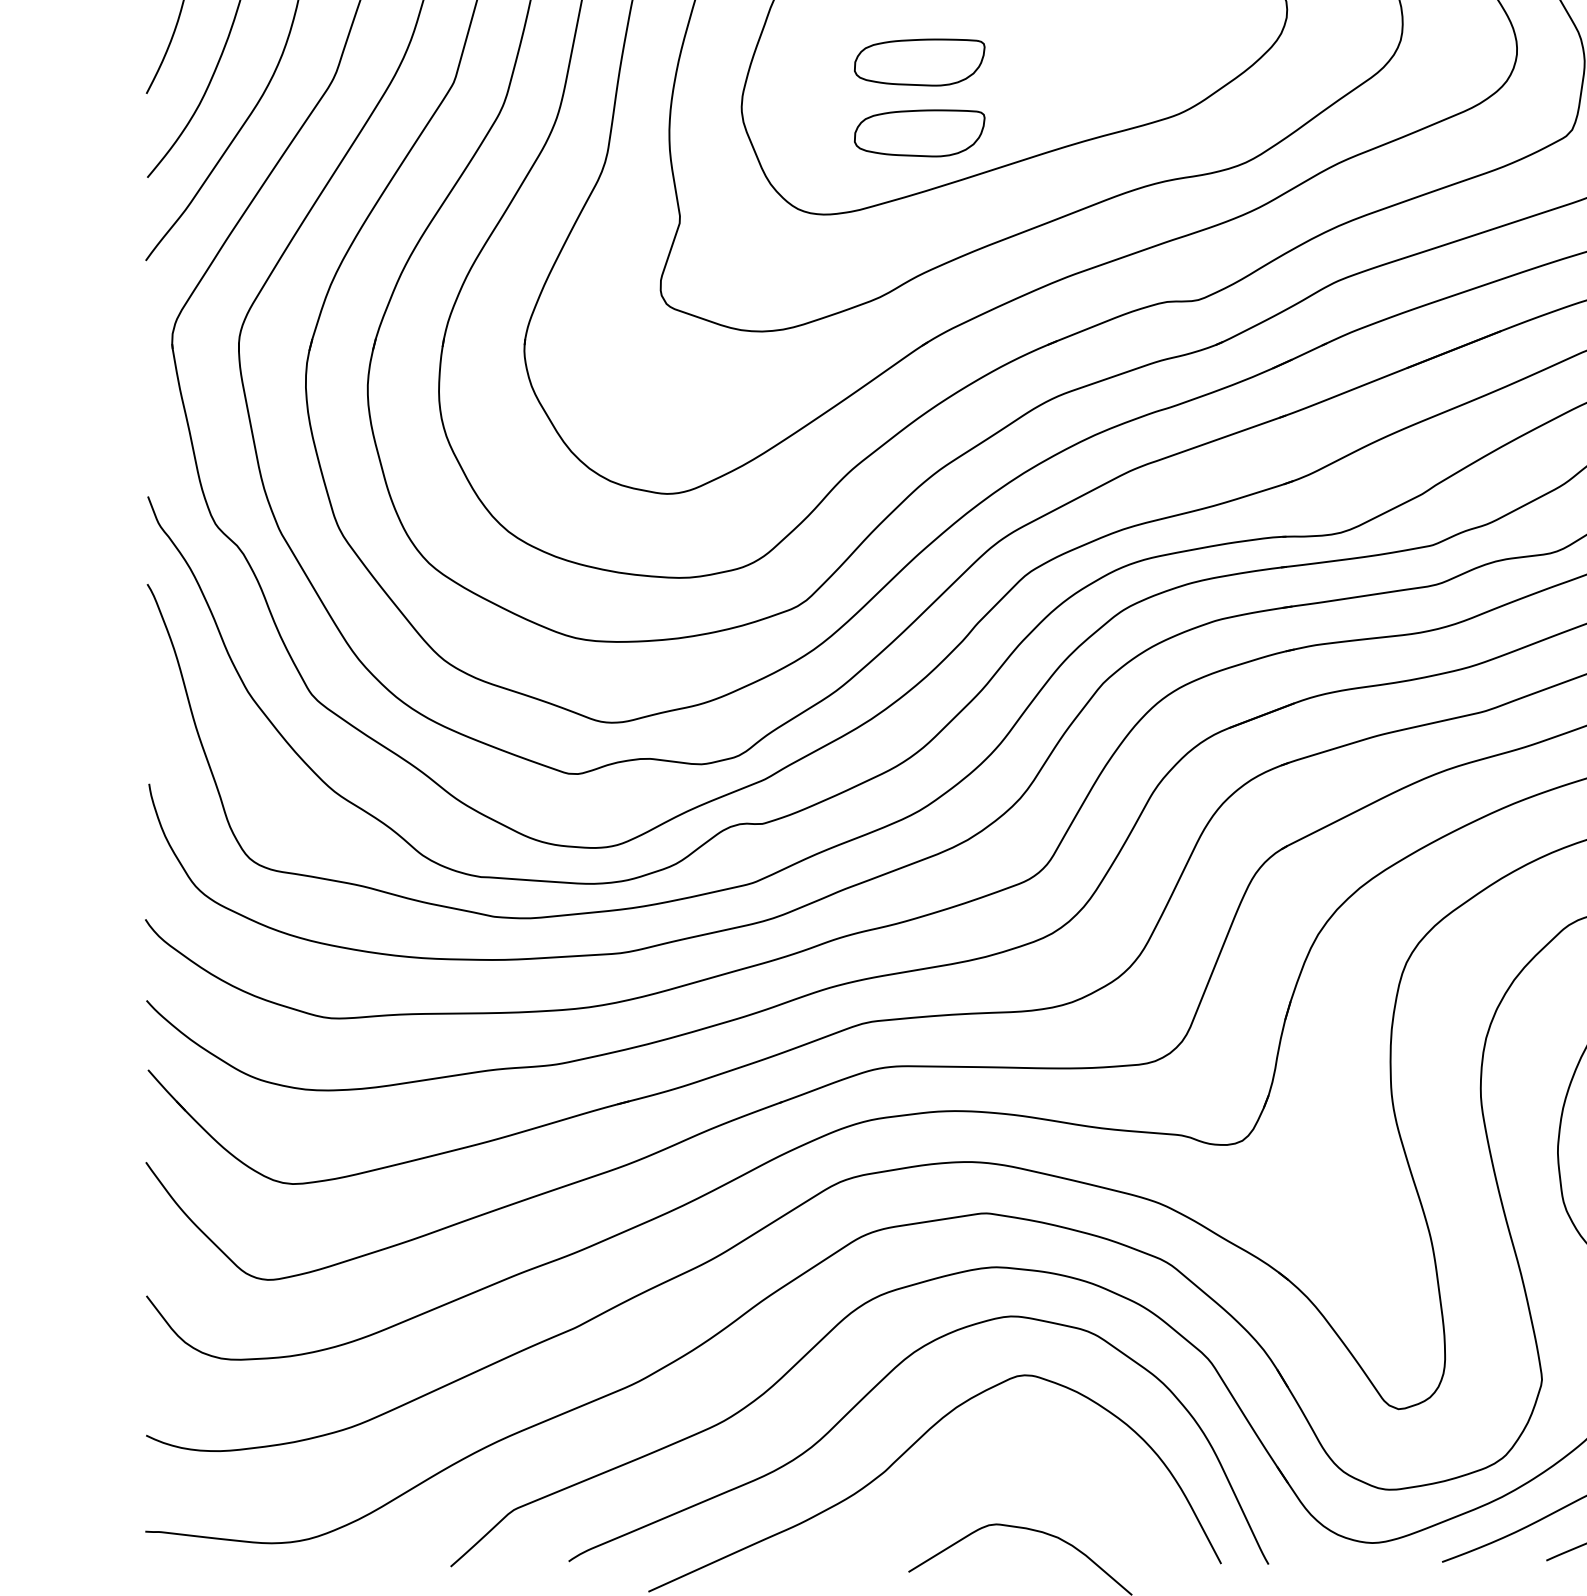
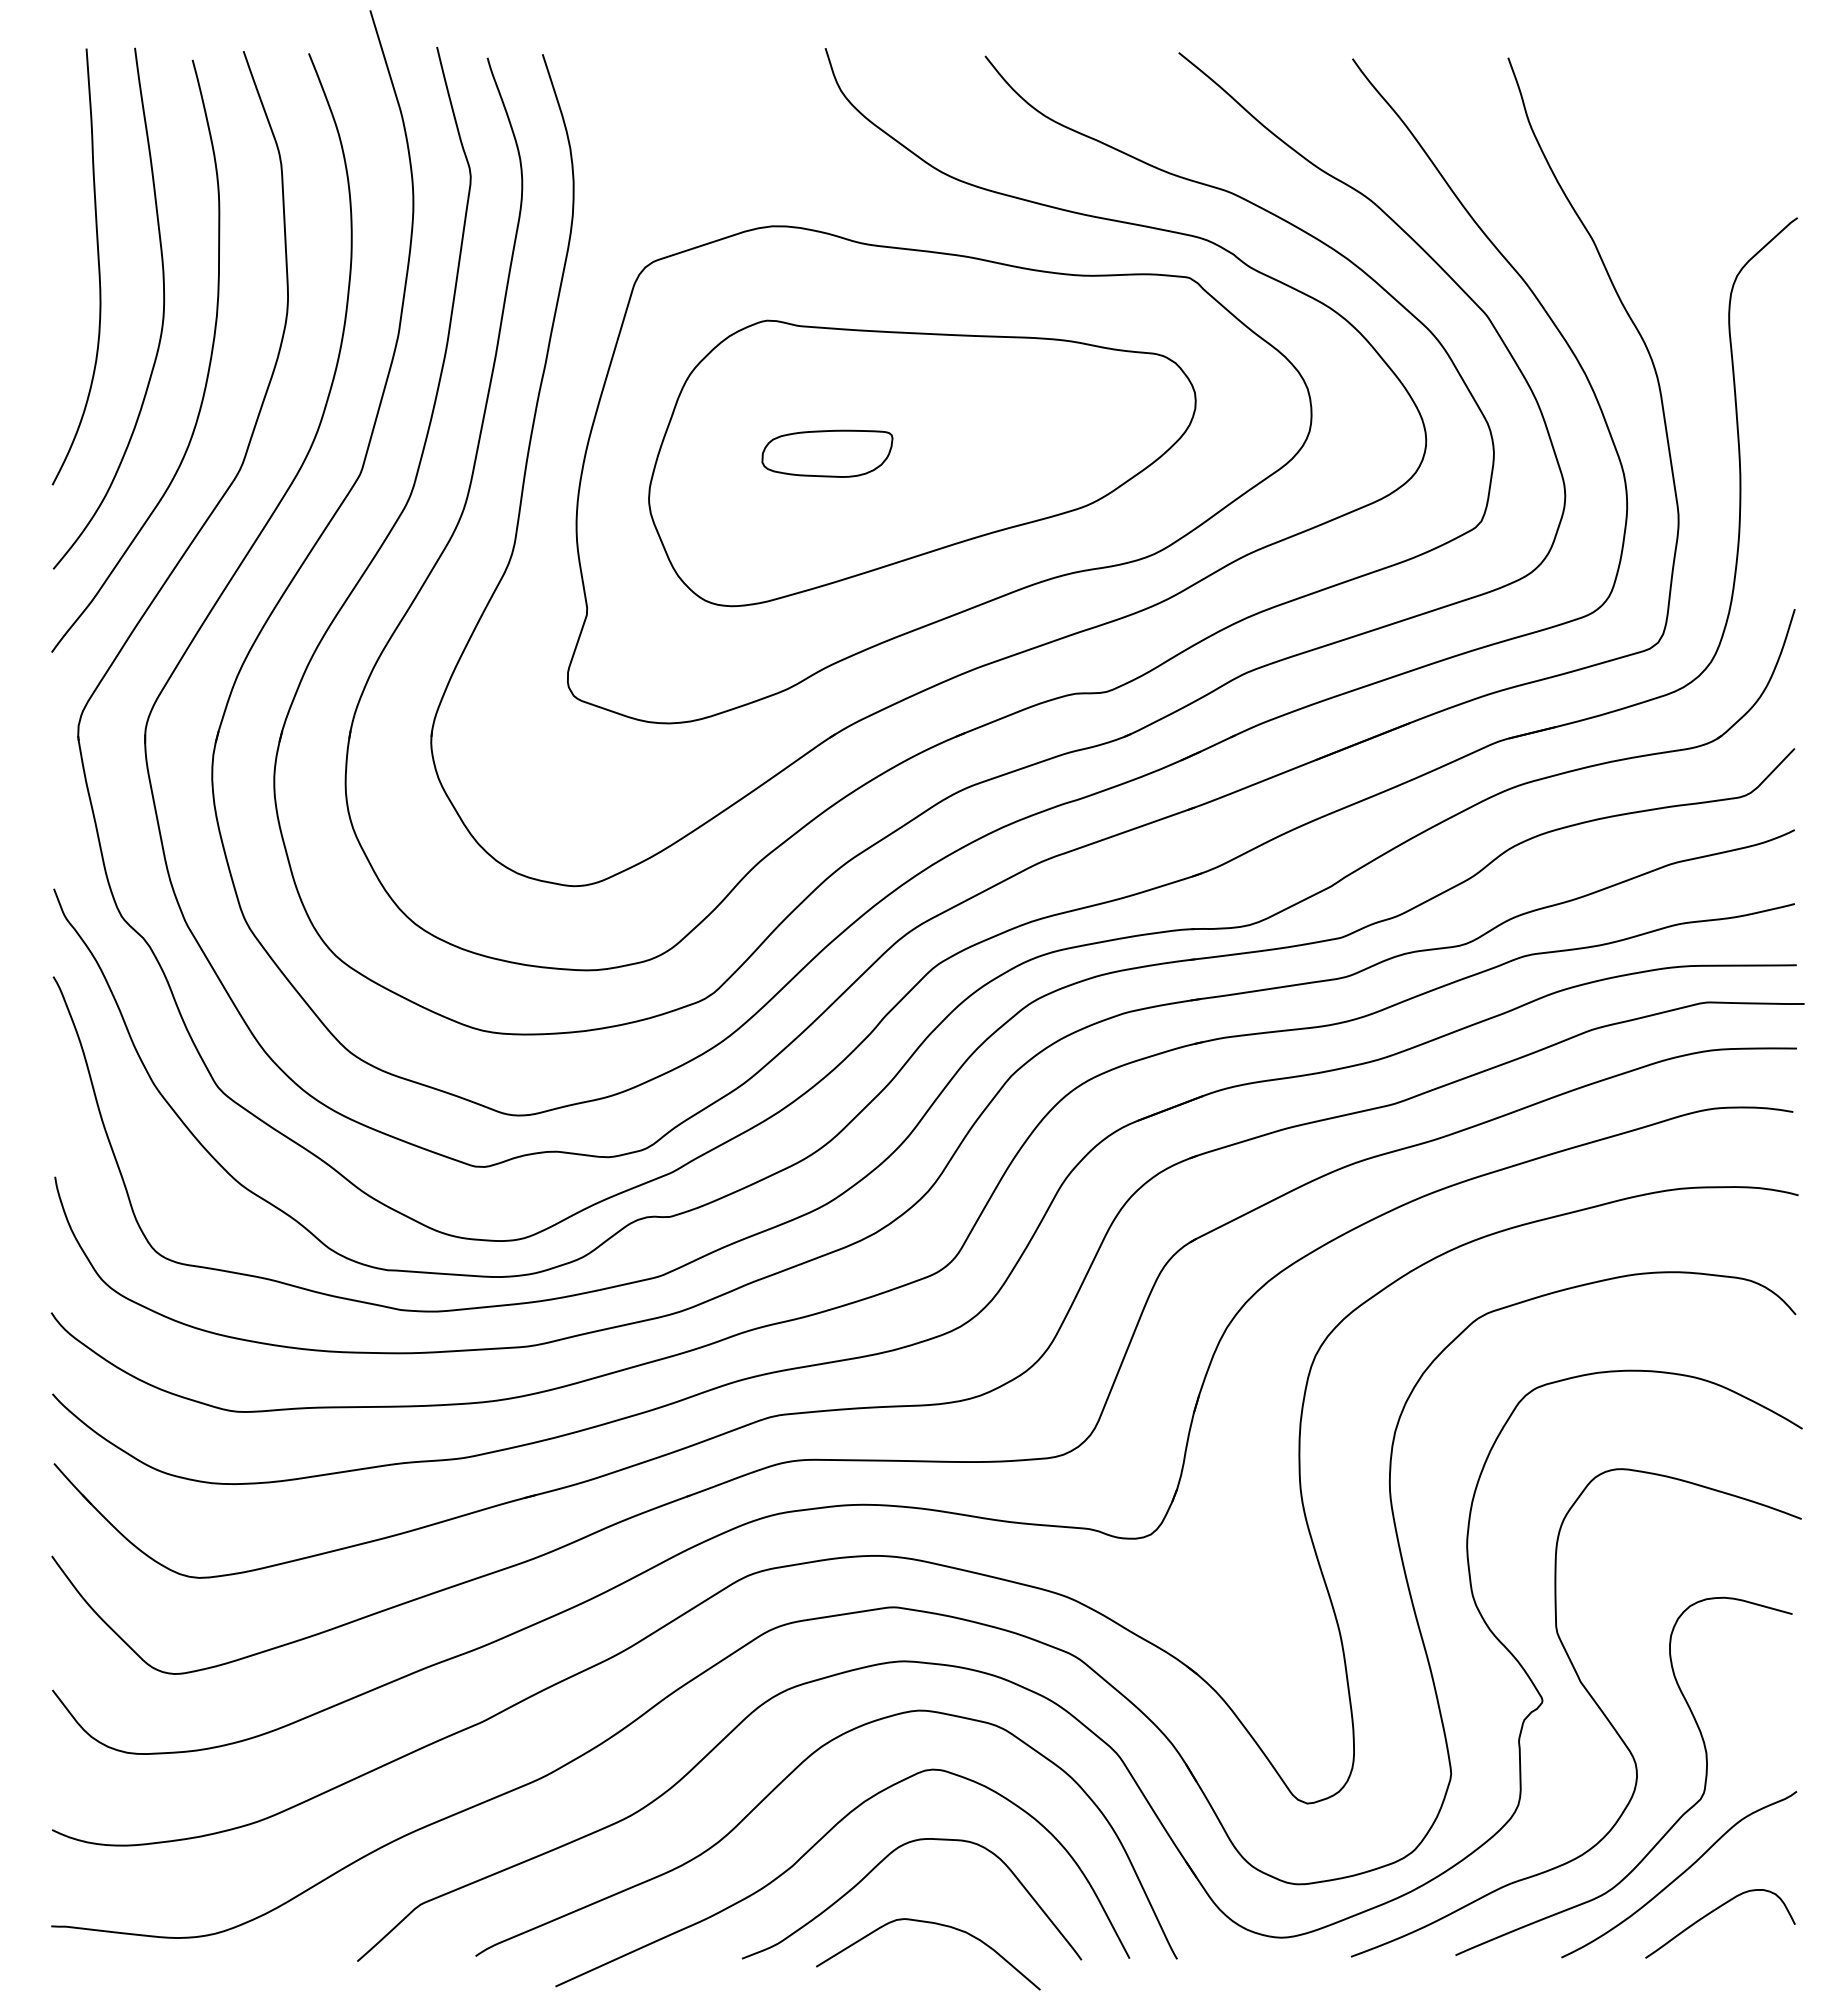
part: (919, 133) -> (827, 524), removed
curve: (970, 1470) -> (878, 1865), added

